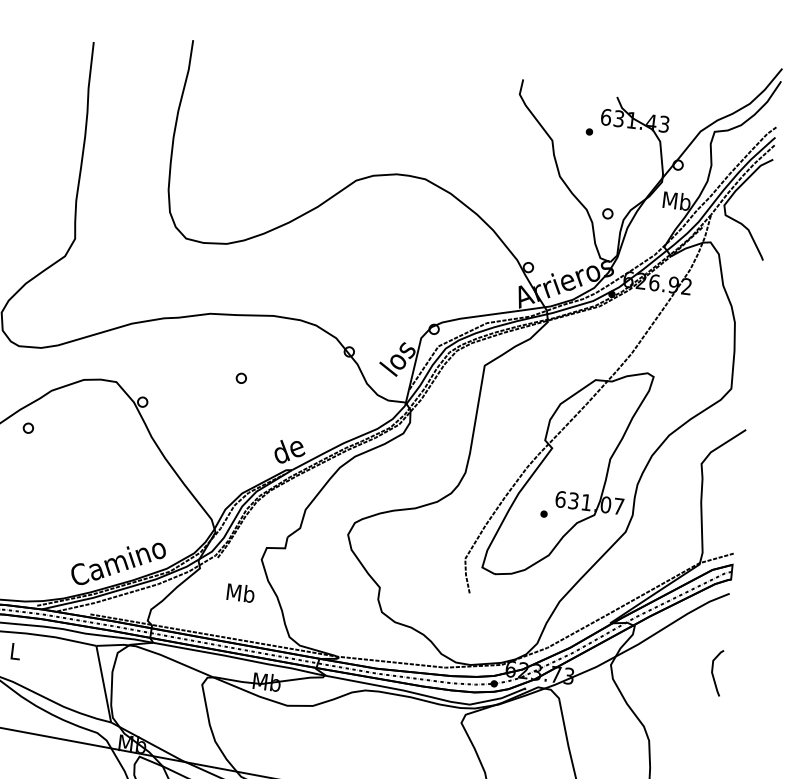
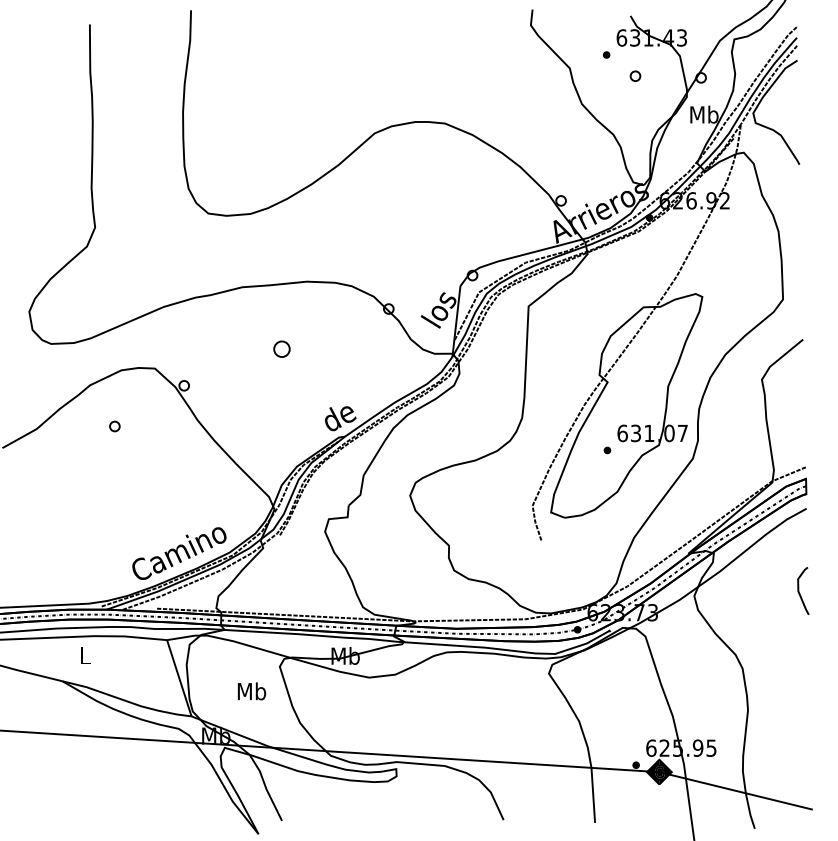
part: (607, 213) -> (635, 75), moved
part: (240, 378) -> (281, 349), size x1.6
part: (28, 428) -> (114, 426), moved
text: (240, 593) -> (251, 691), moved

